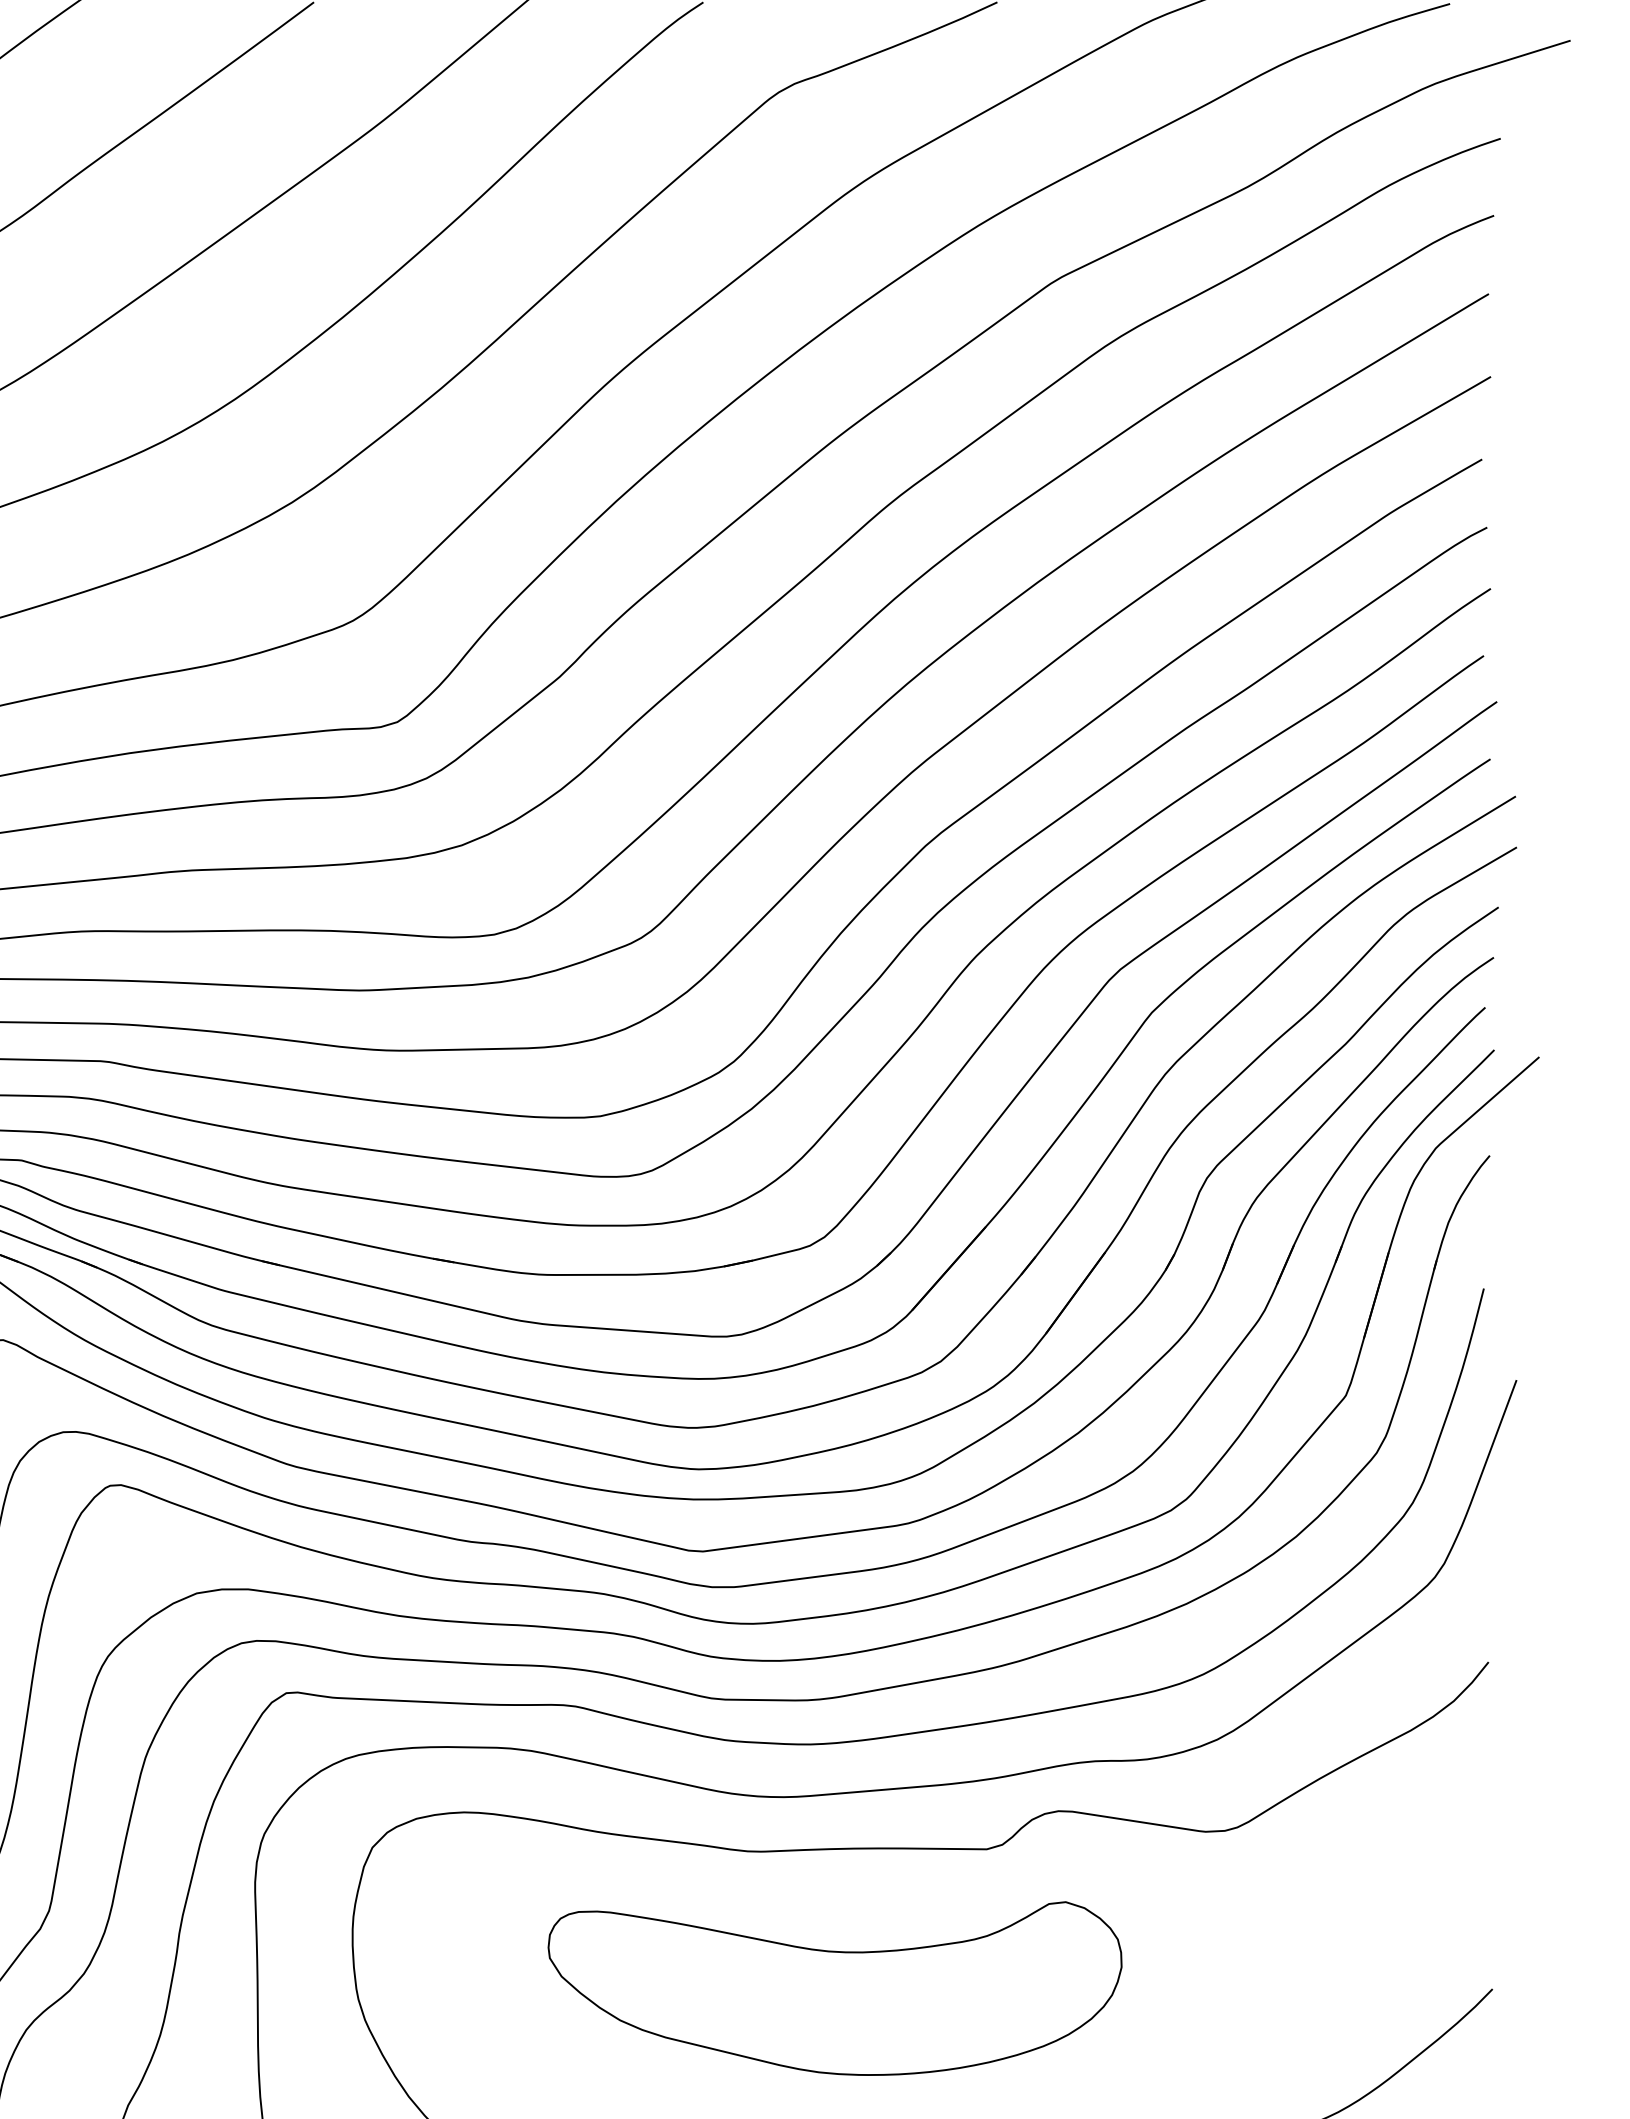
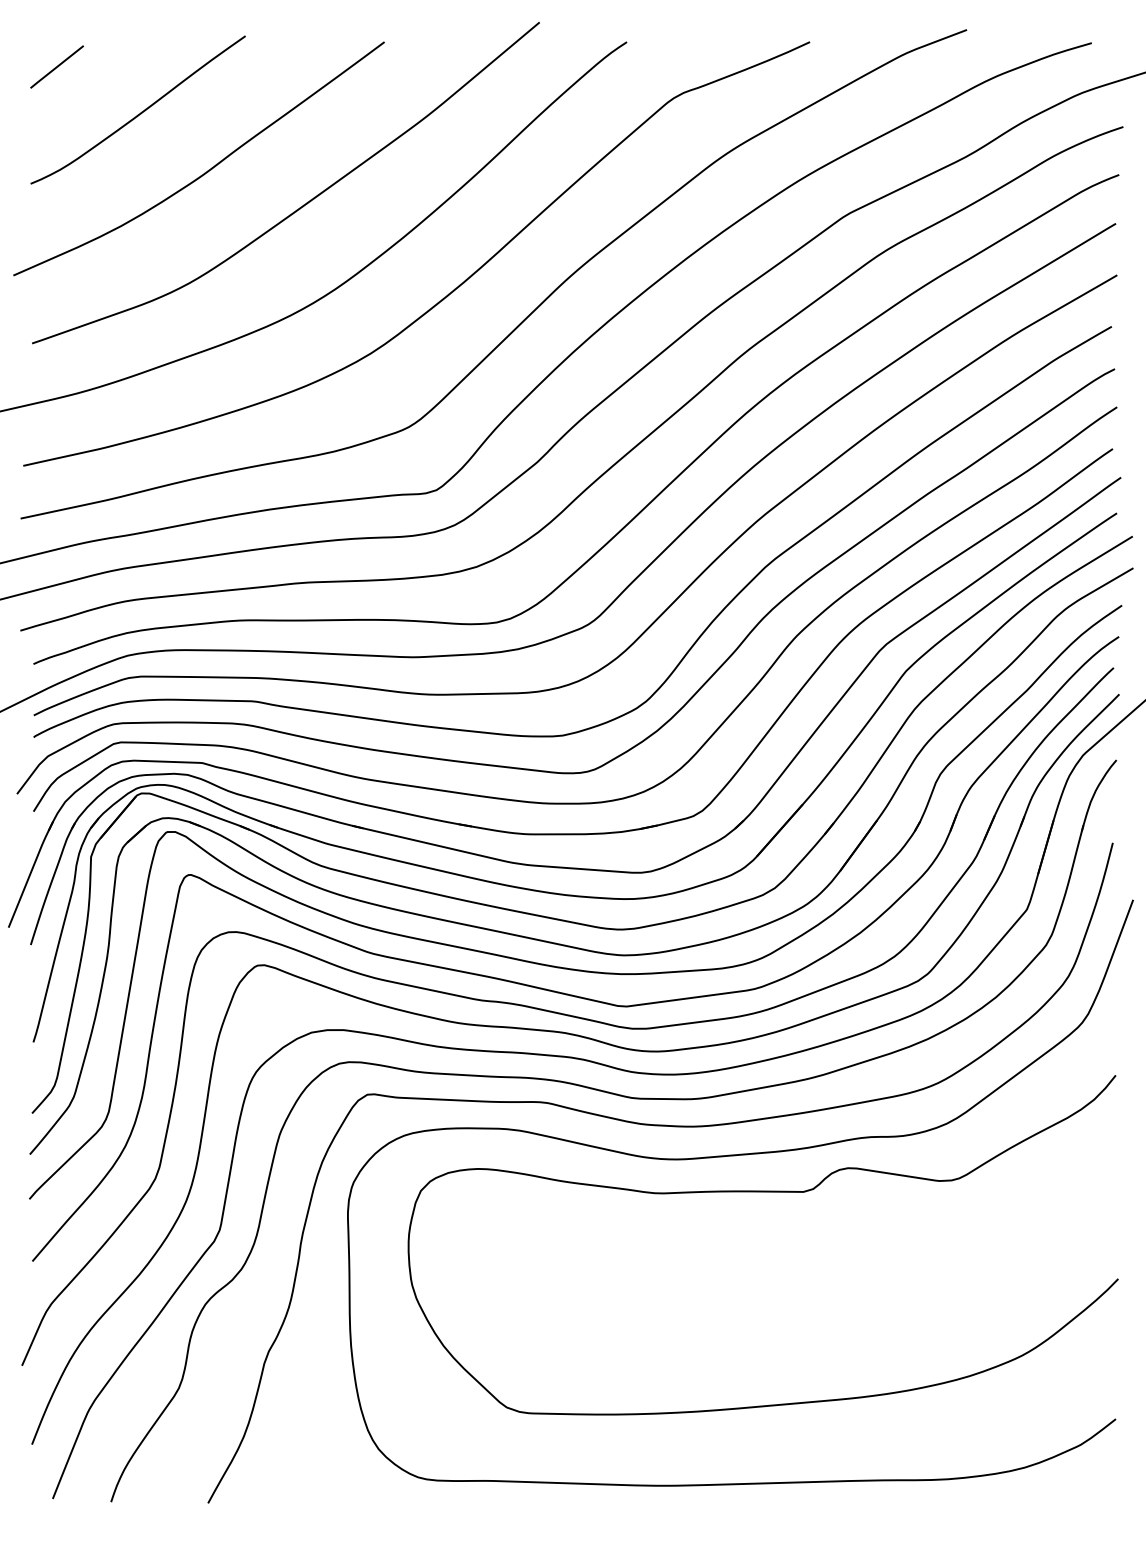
part: (834, 1988) -> (708, 1278), removed

